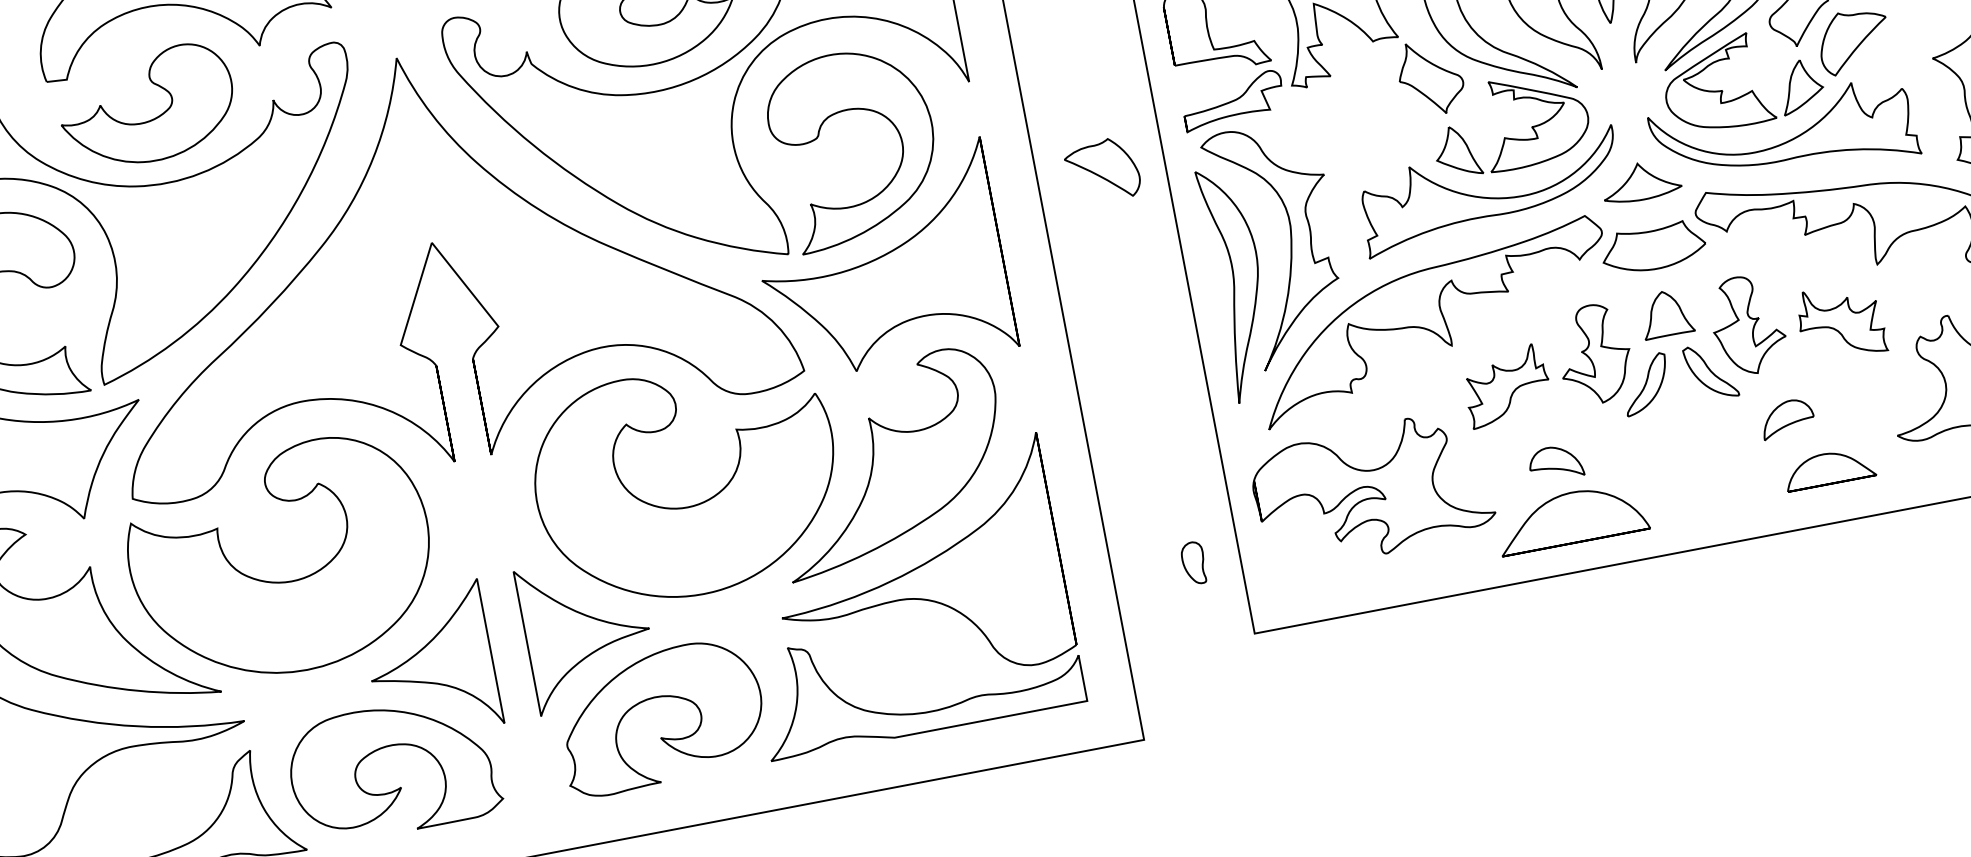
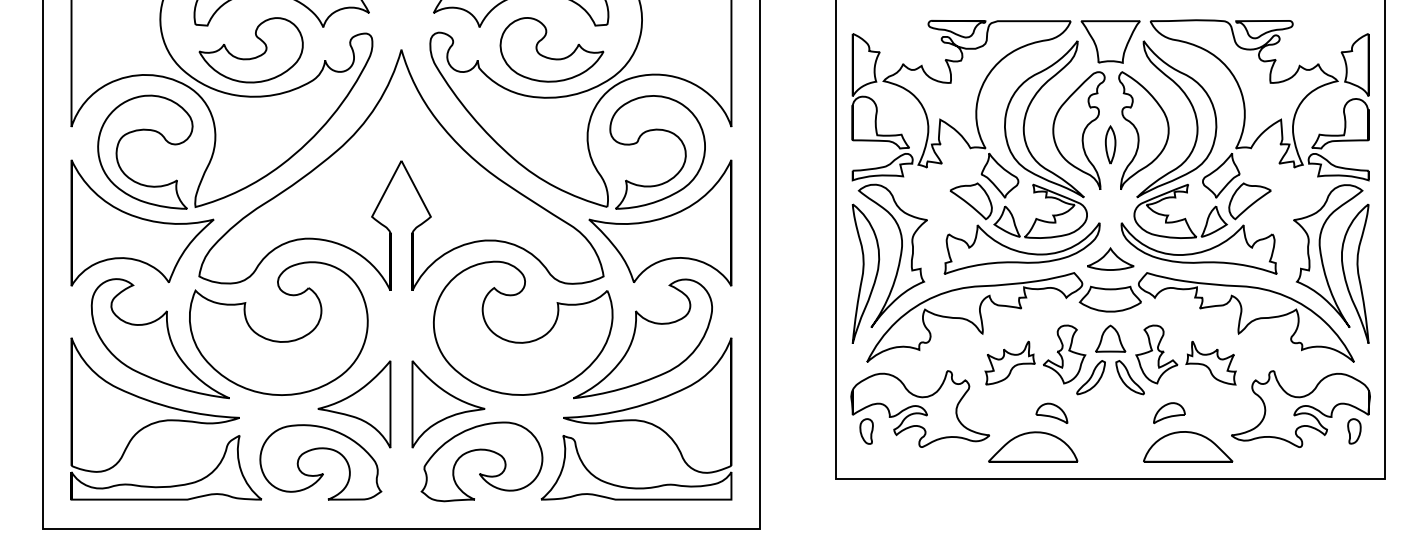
part: (1101, 171) -> (970, 201), moved
part: (1554, 461) -> (1051, 412), moved
part: (1829, 467) -> (1188, 446), size x1.67
part: (1193, 563) -> (866, 431), moved

